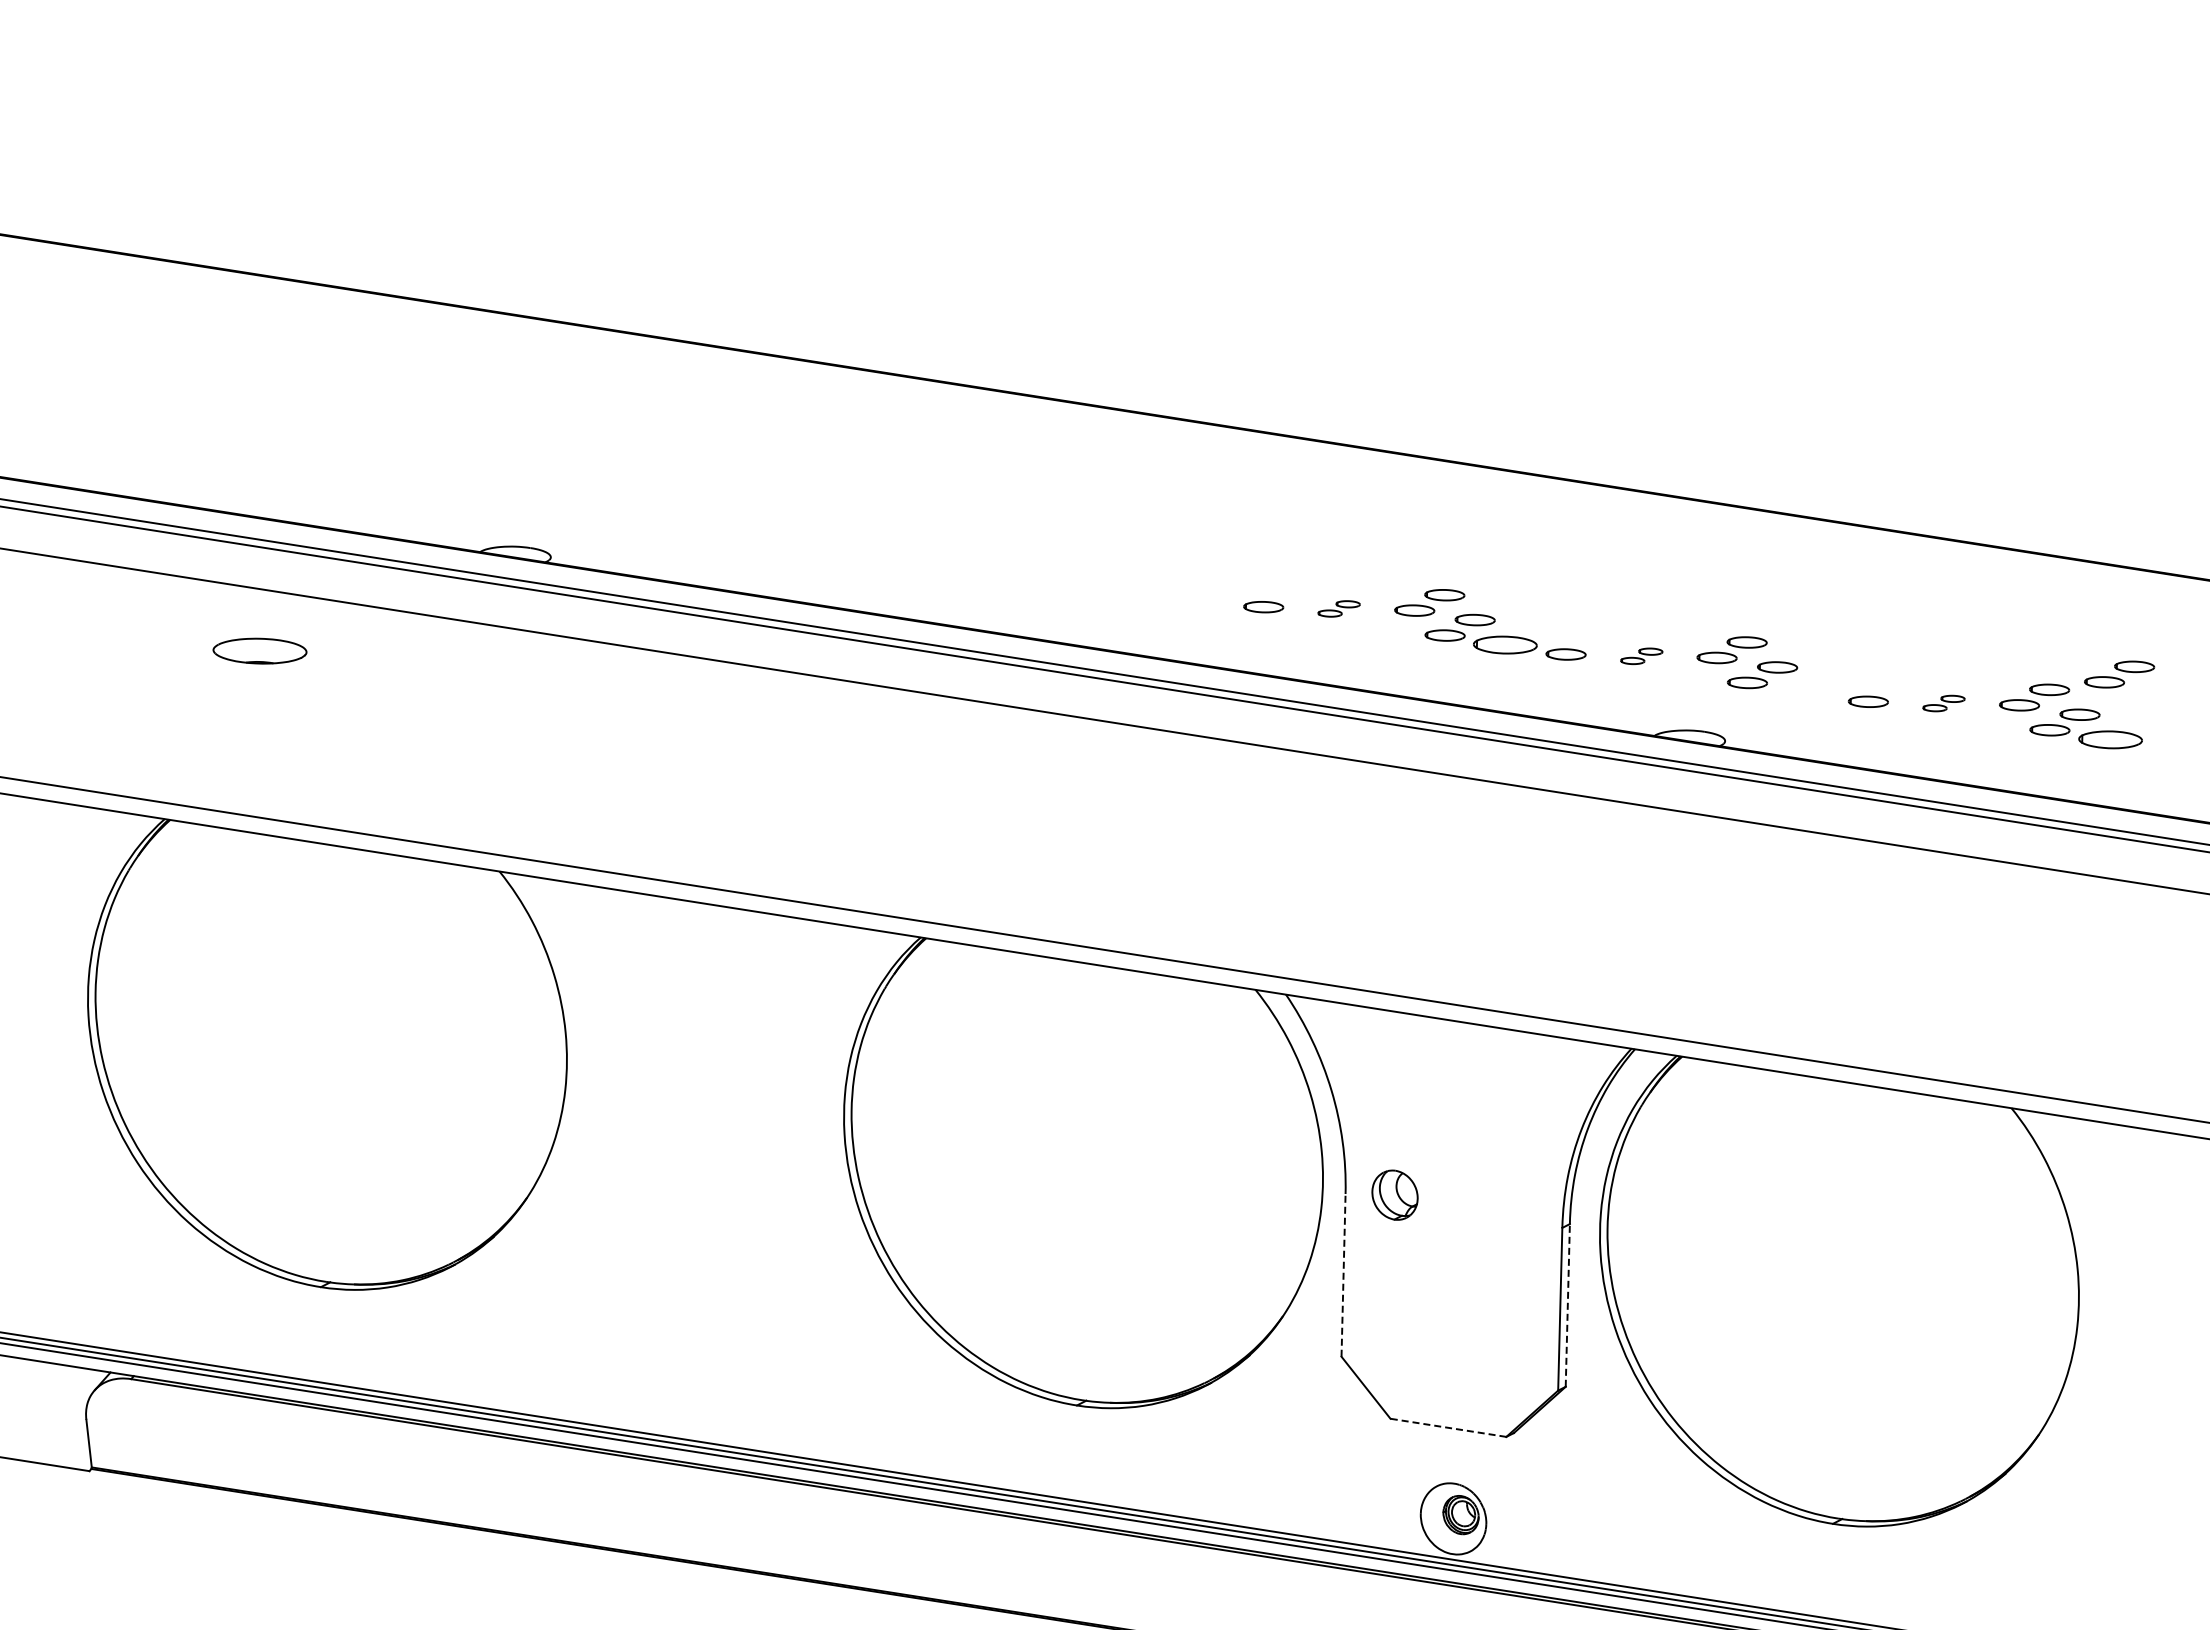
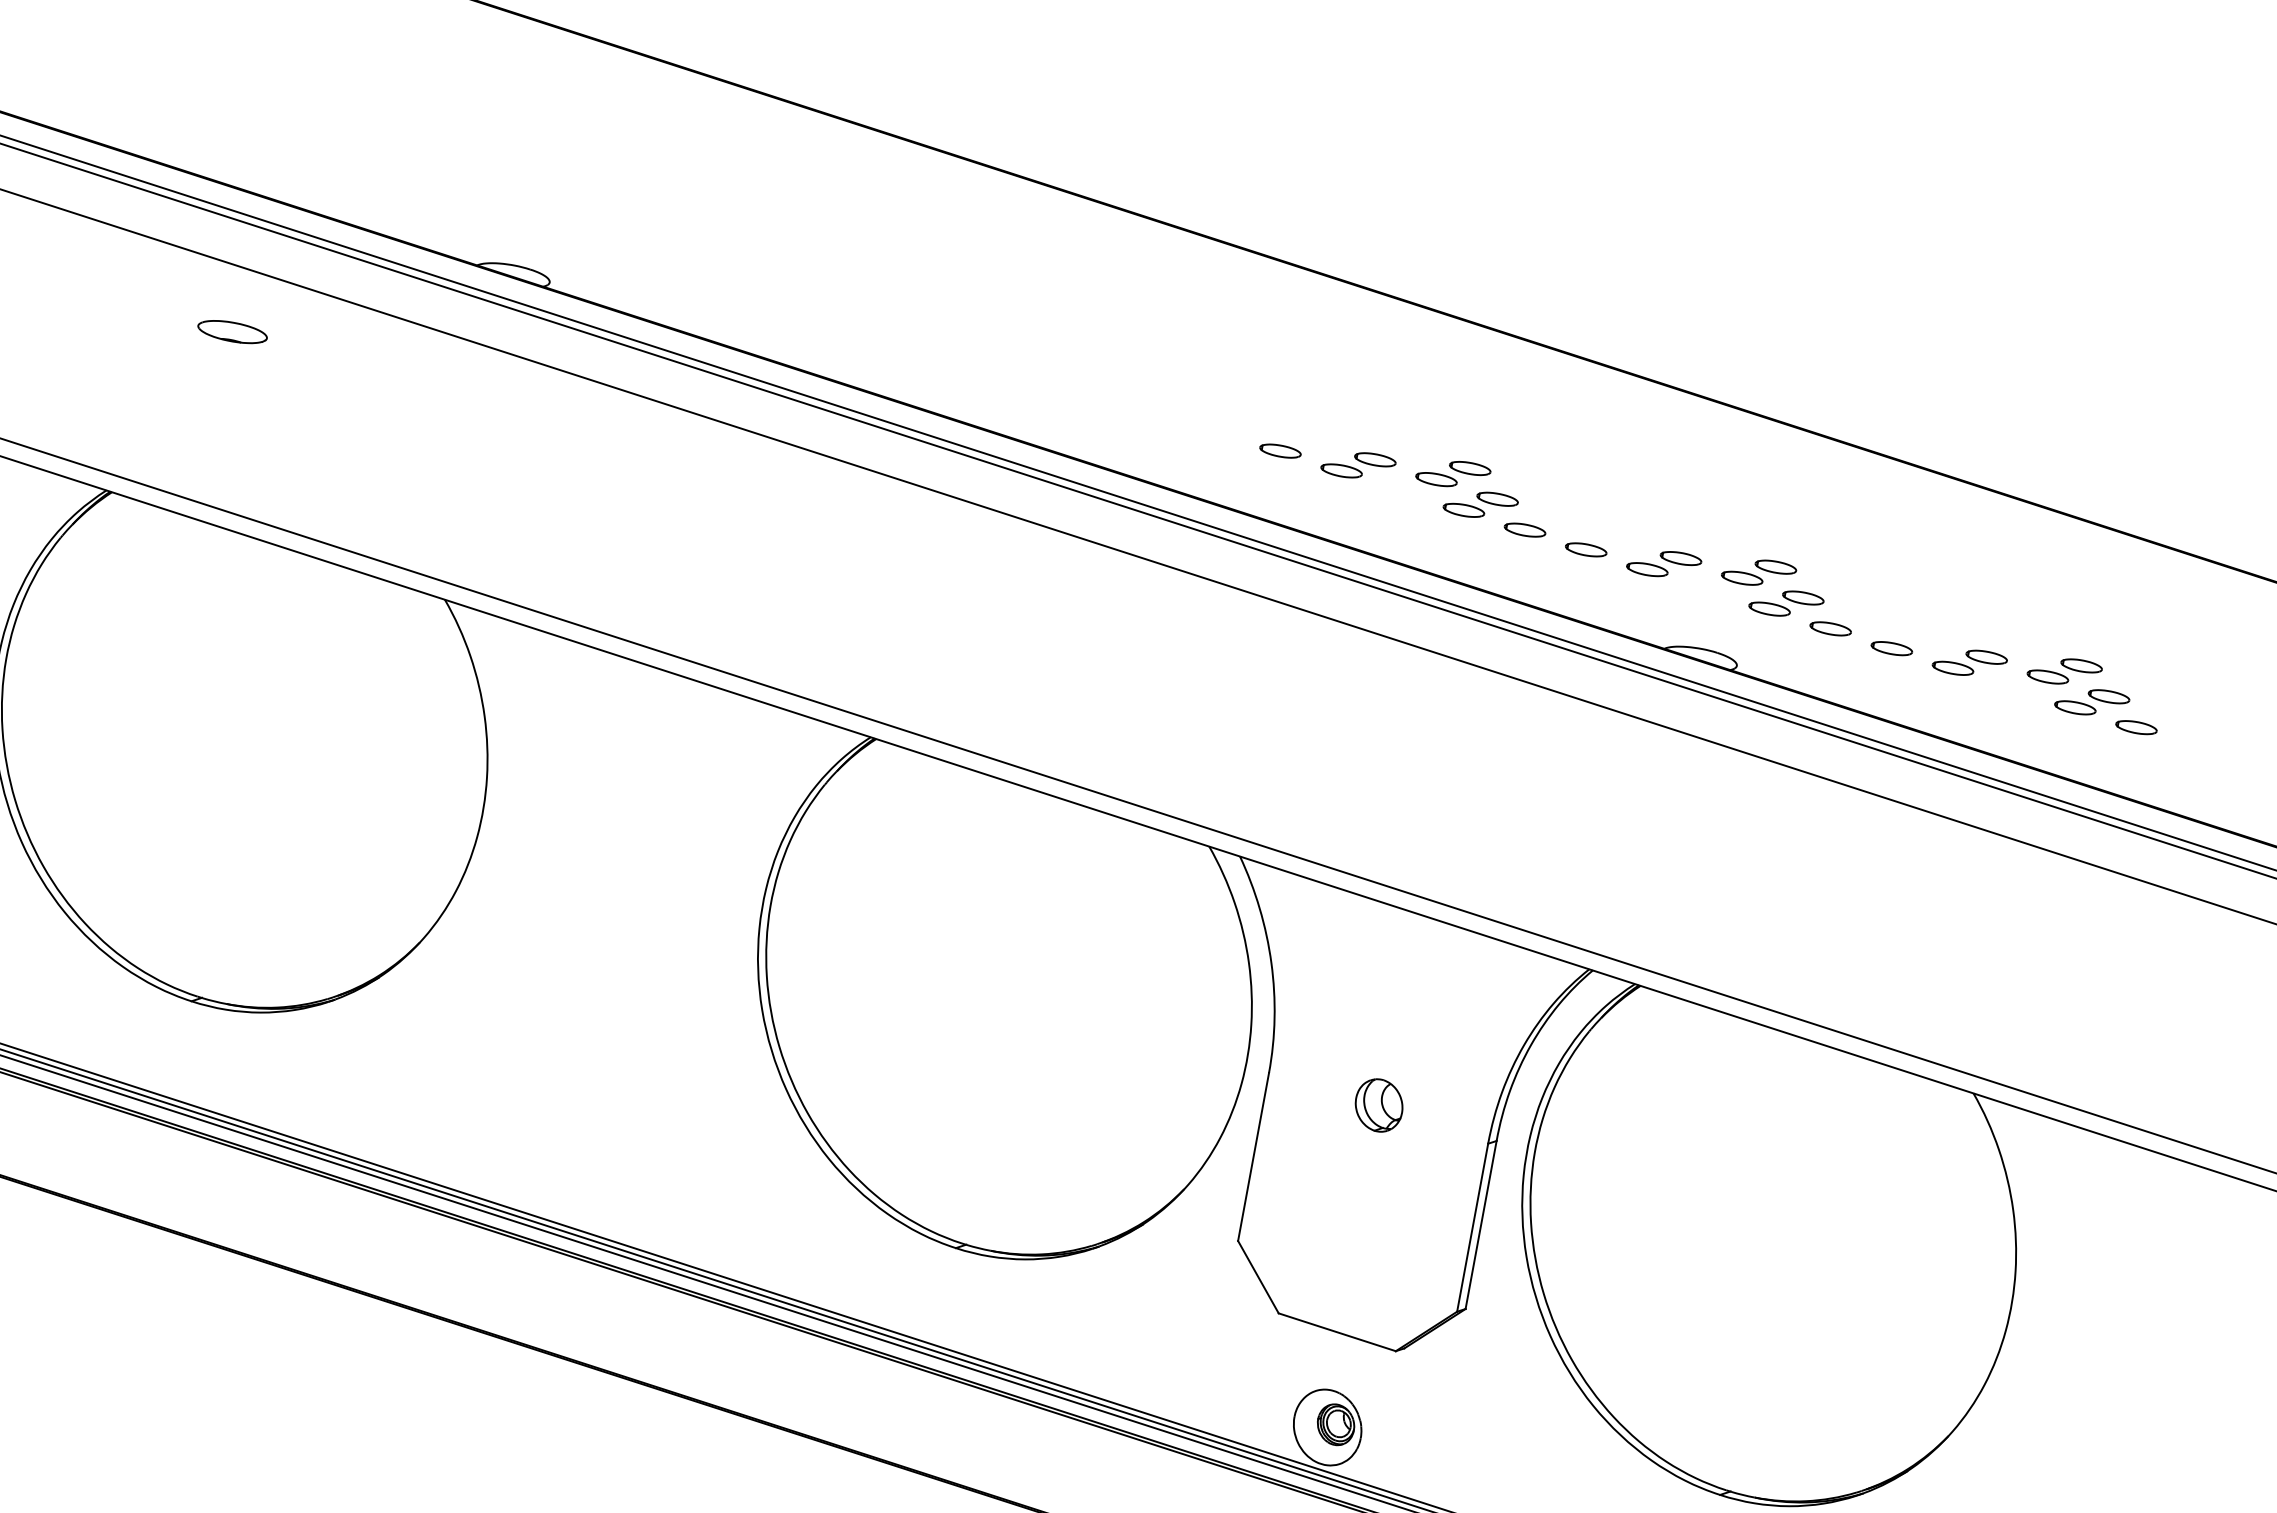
part: (1338, 608) -> (1357, 464), size x1.67
part: (1505, 644) -> (1525, 529), size x0.62
part: (259, 651) -> (232, 332), size x0.71
part: (1641, 656) -> (1664, 564), size x1.67
part: (2119, 674) -> (2156, 661), removed
part: (1807, 692) -> (1830, 628), added
part: (1943, 703) -> (1969, 662), size x1.67
part: (2109, 739) -> (2135, 727), size x0.62
part: (1394, 1194) -> (1378, 1104), moved
line: (1343, 1274) -> (1253, 1156), dashed -> solid
line: (1567, 1304) -> (1480, 1223), dashed -> solid
line: (1448, 1427) -> (1337, 1331), dashed -> solid

